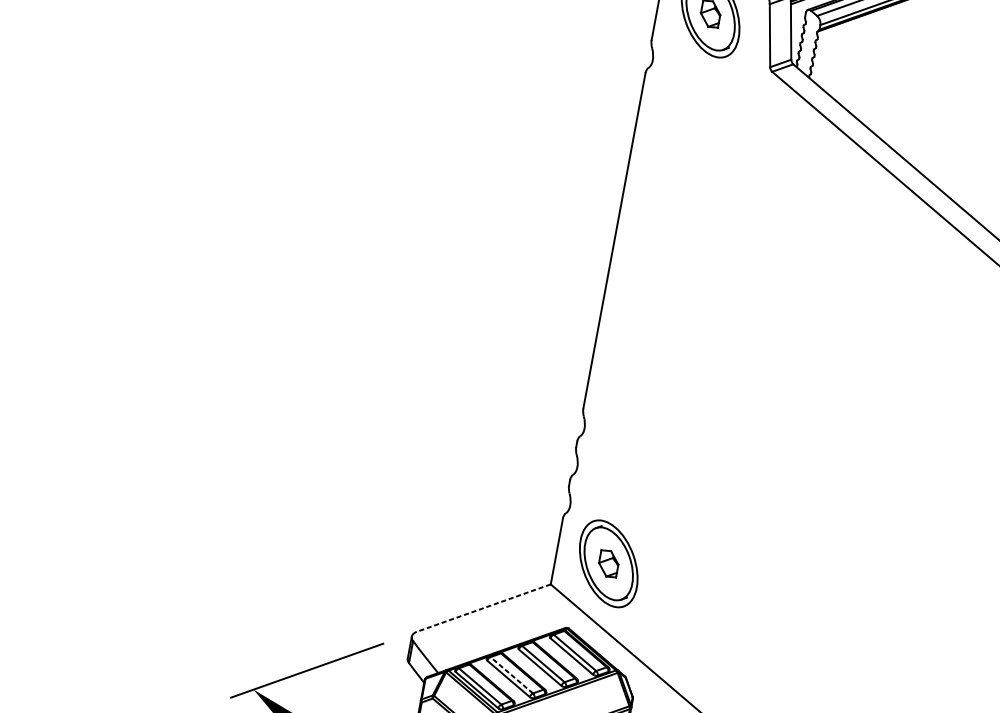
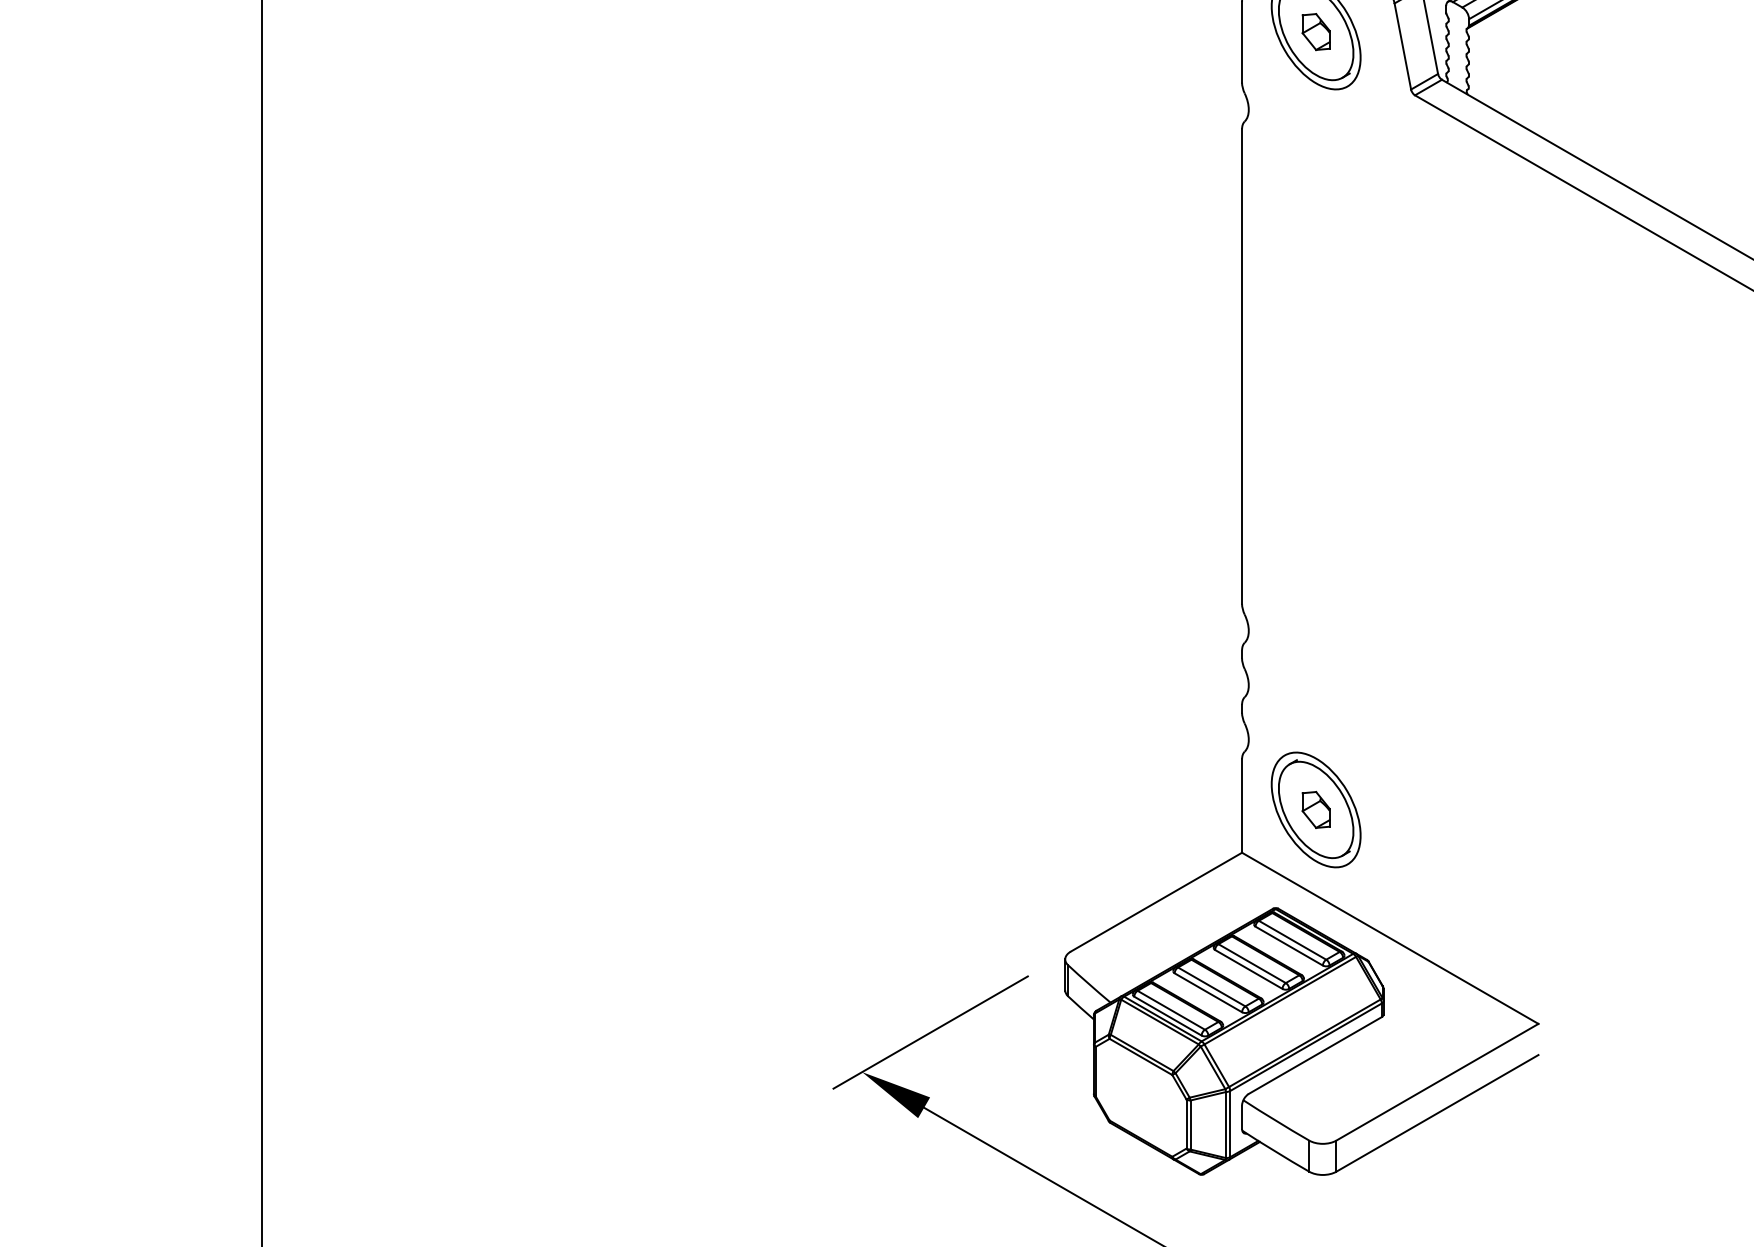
line: (483, 608) -> (1156, 902), dashed -> solid
line: (511, 674) -> (1211, 986), dashed -> solid

